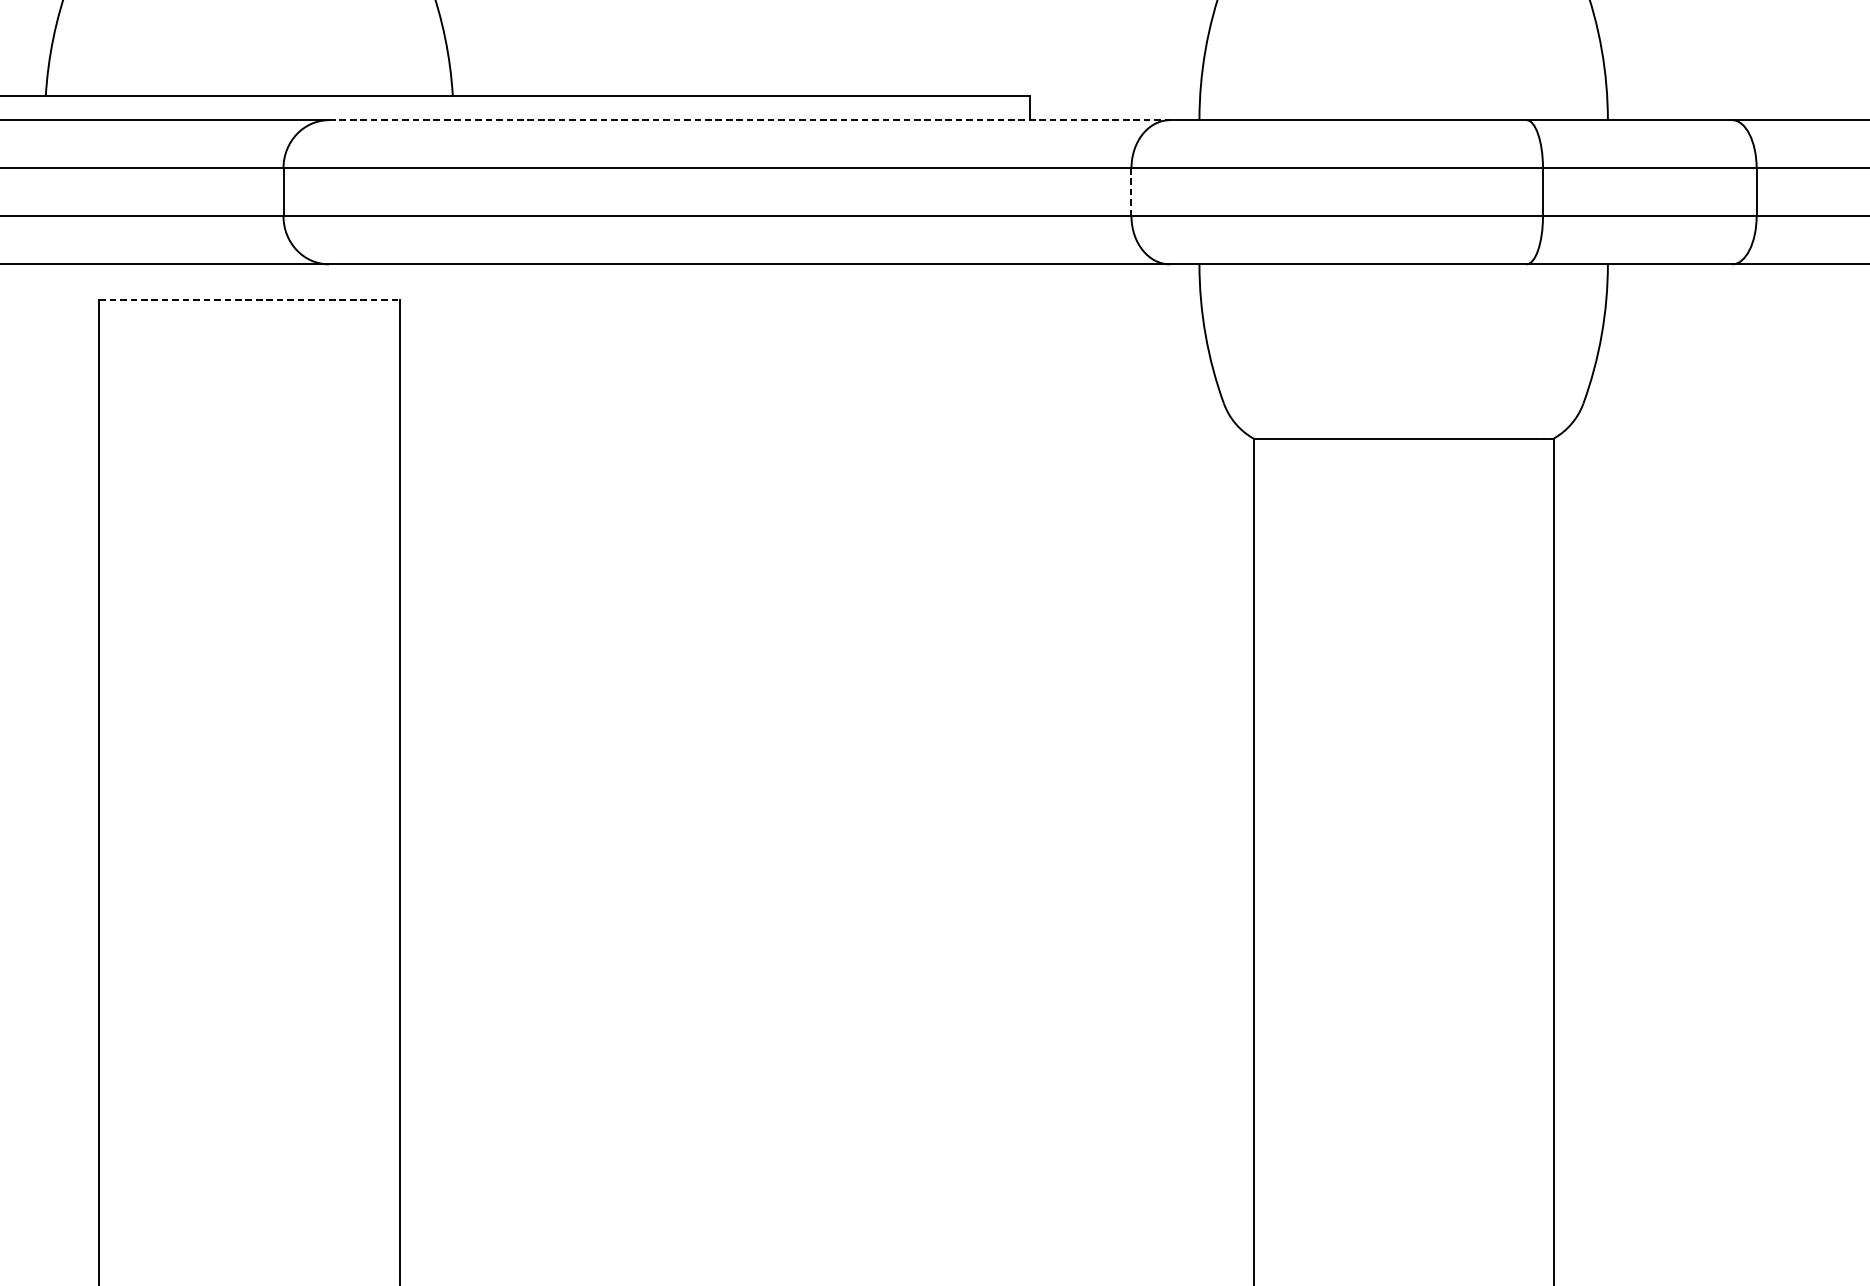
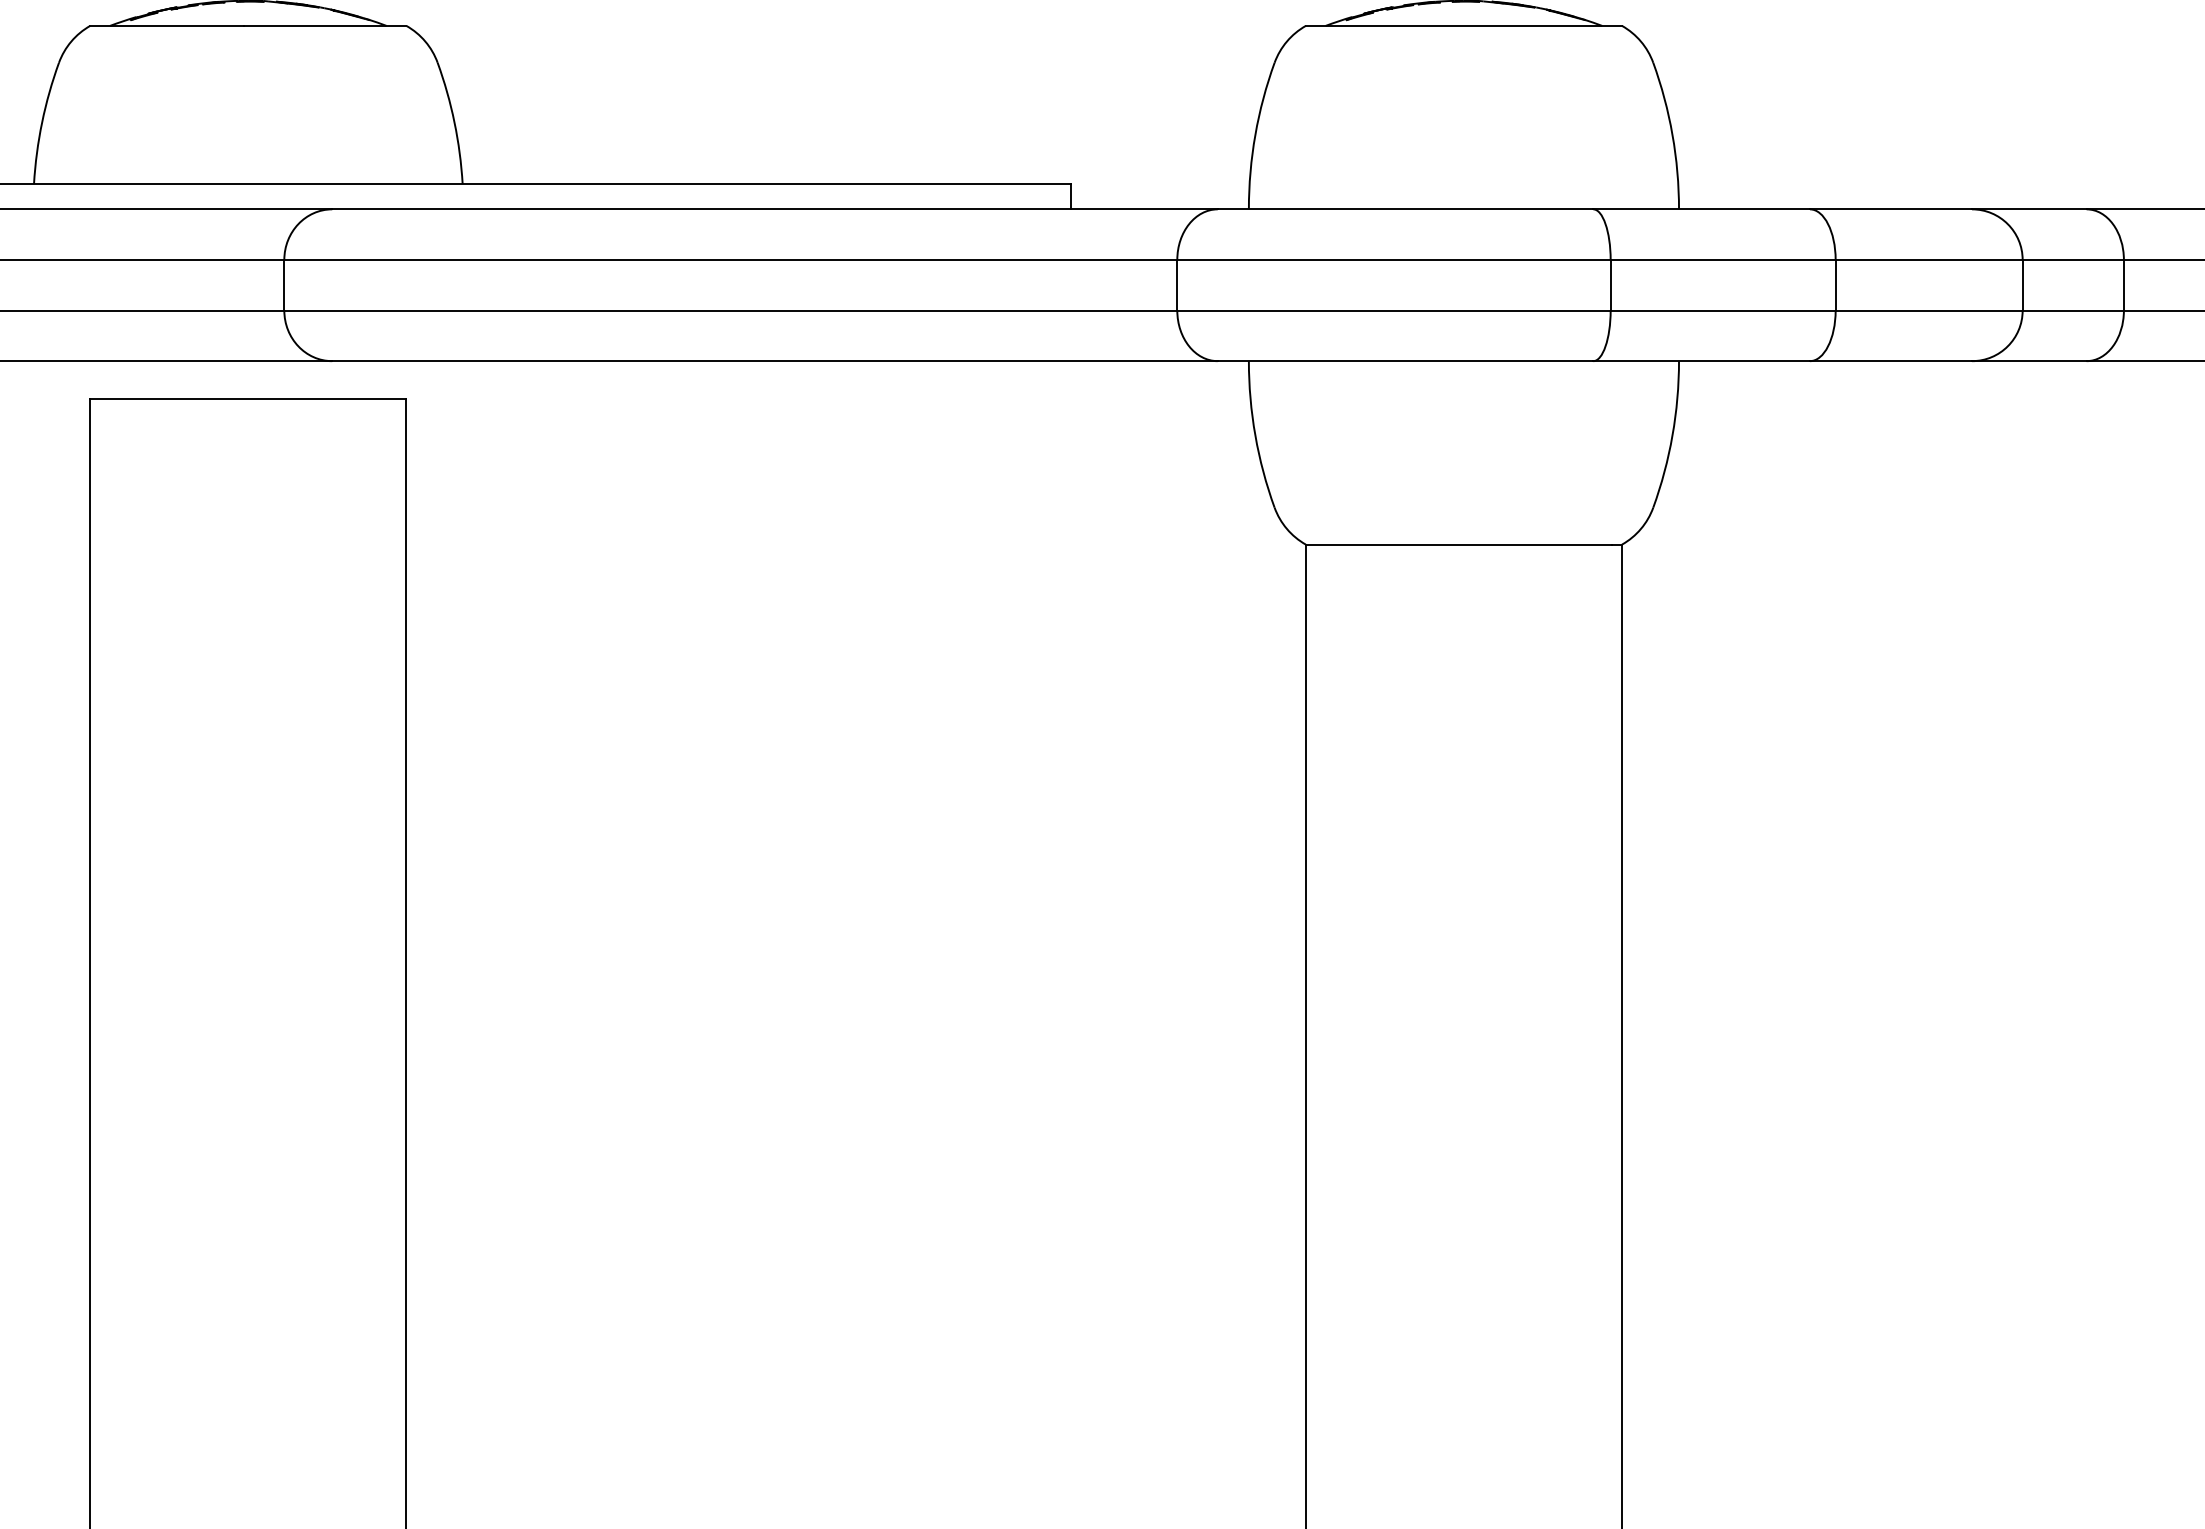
line: (748, 120) -> (774, 209), dashed -> solid
line: (1131, 191) -> (1177, 284), dashed -> solid
line: (249, 300) -> (248, 399), dashed -> solid

